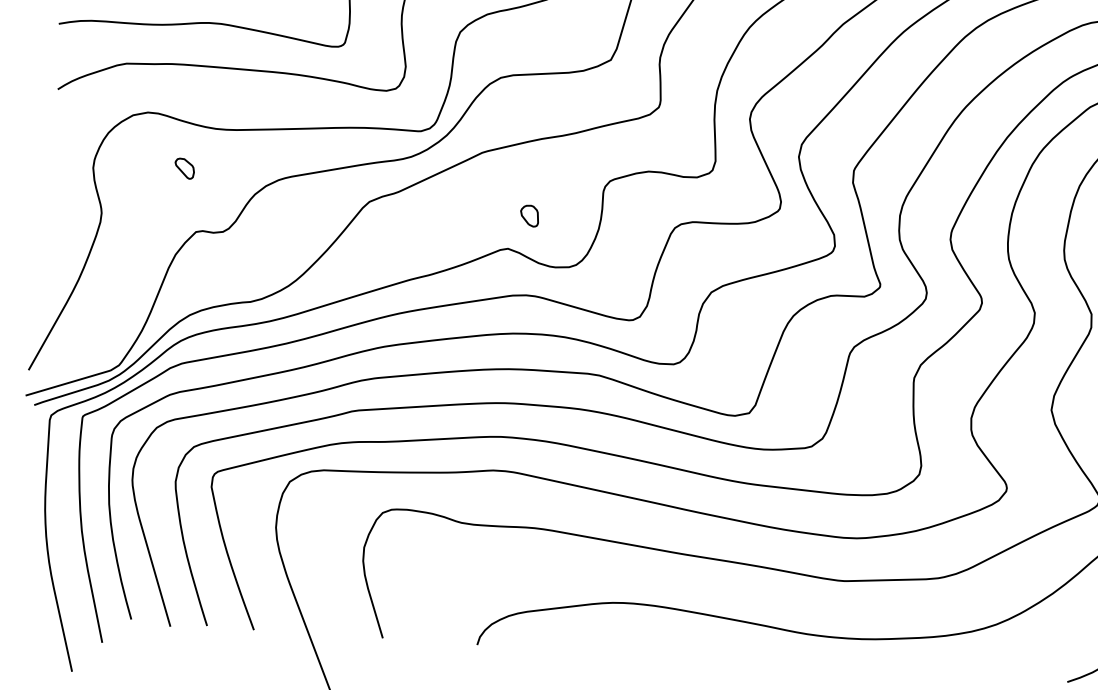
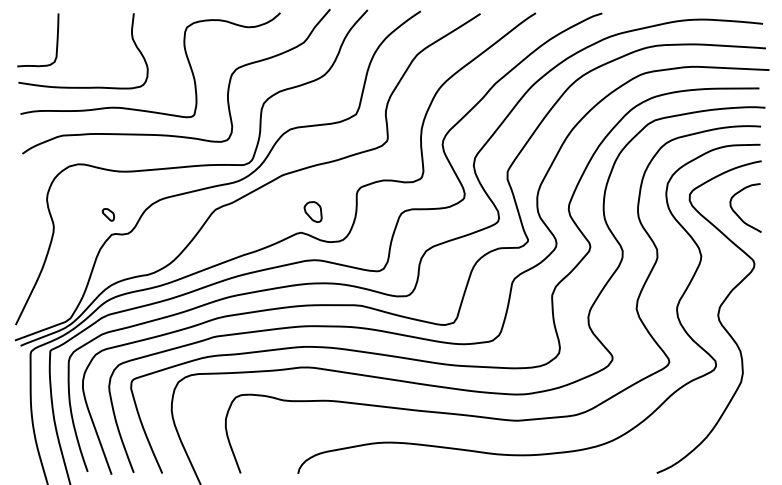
part: (183, 167) -> (107, 214), moved
part: (528, 215) -> (312, 211), size x1.6

